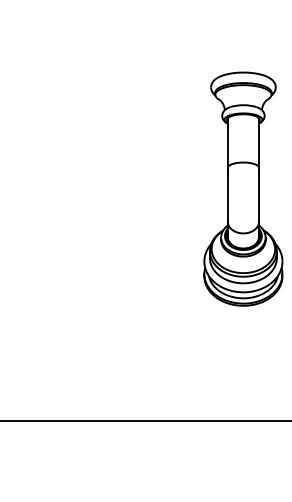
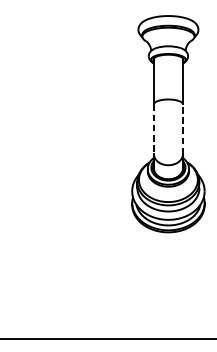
line: (227, 194) -> (153, 129), solid -> dashed
line: (259, 194) -> (183, 129), solid -> dashed

